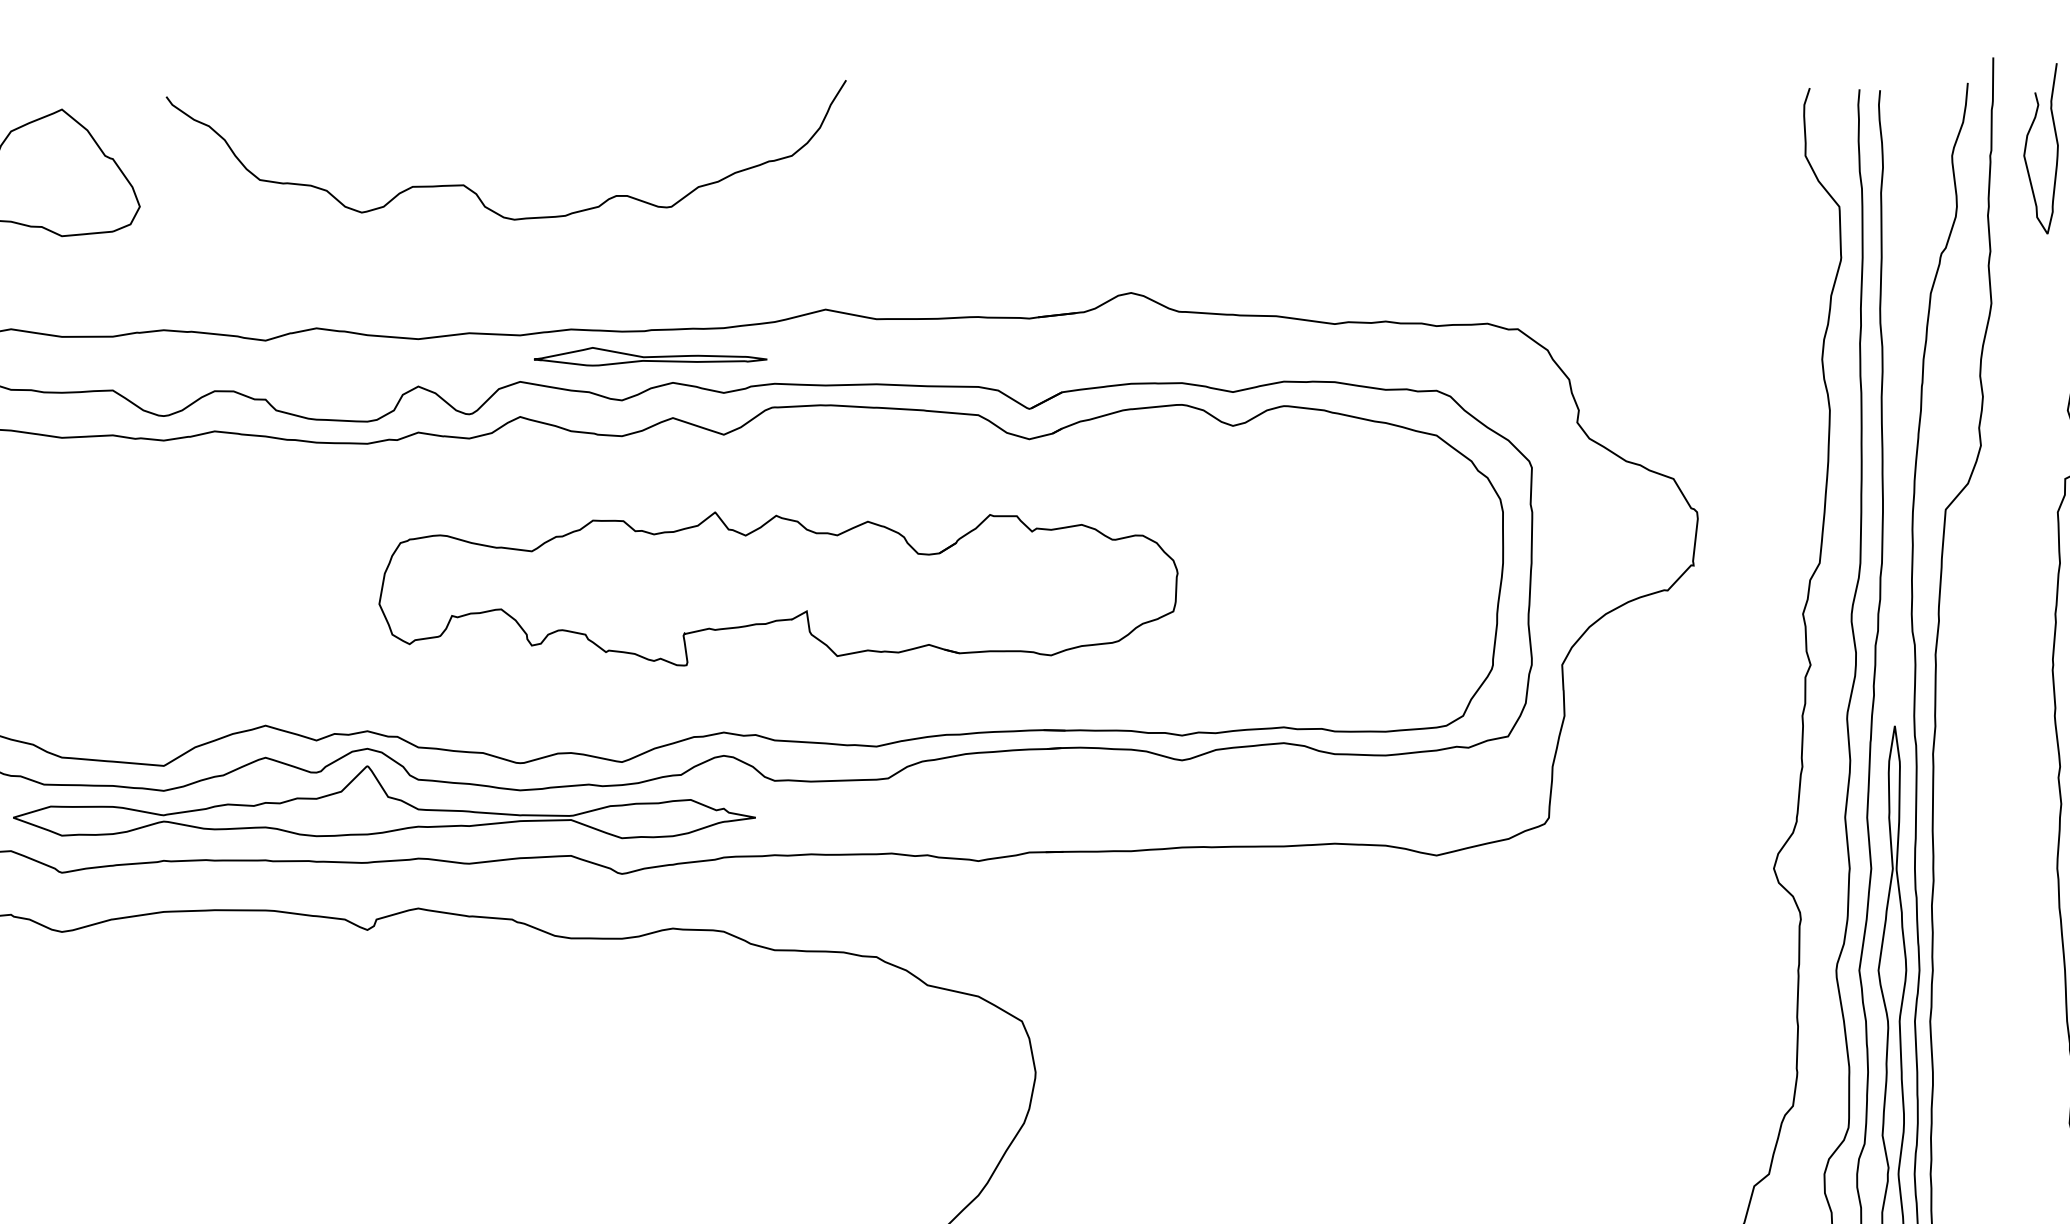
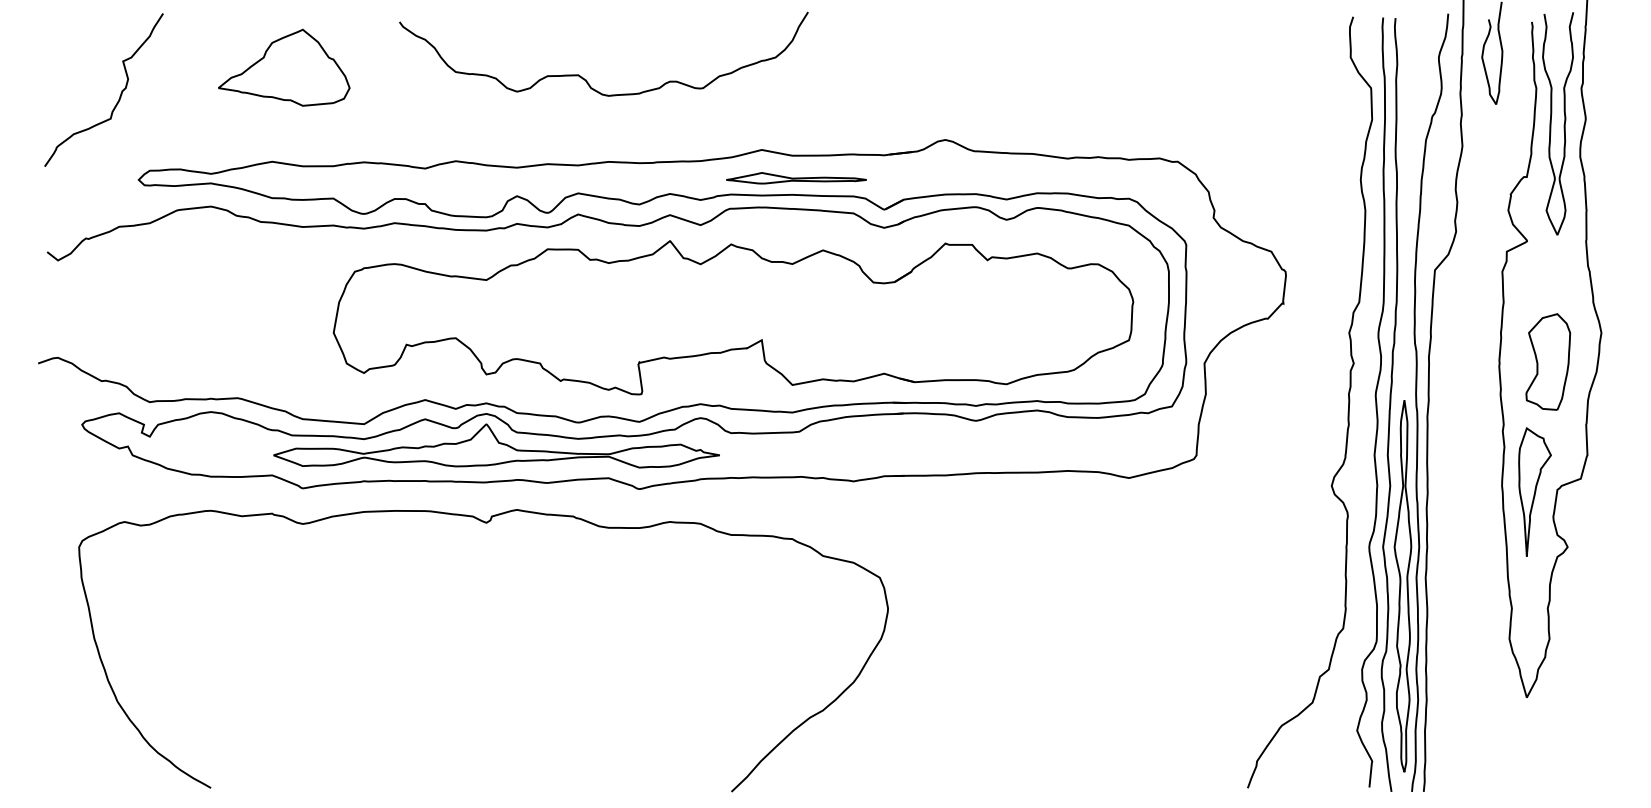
curve: (477, 192) -> (586, 79), moved
part: (650, 357) -> (796, 178), moved
part: (778, 588) -> (733, 317), size x1.67

